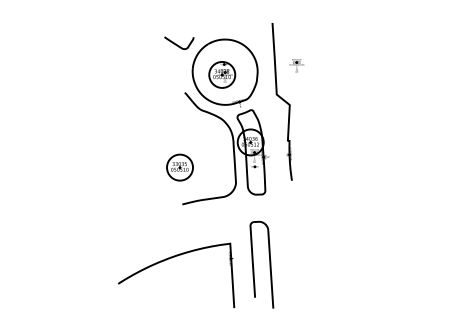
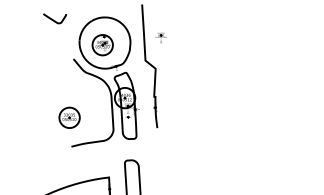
curve: (177, 44) -> (53, 19), moved

